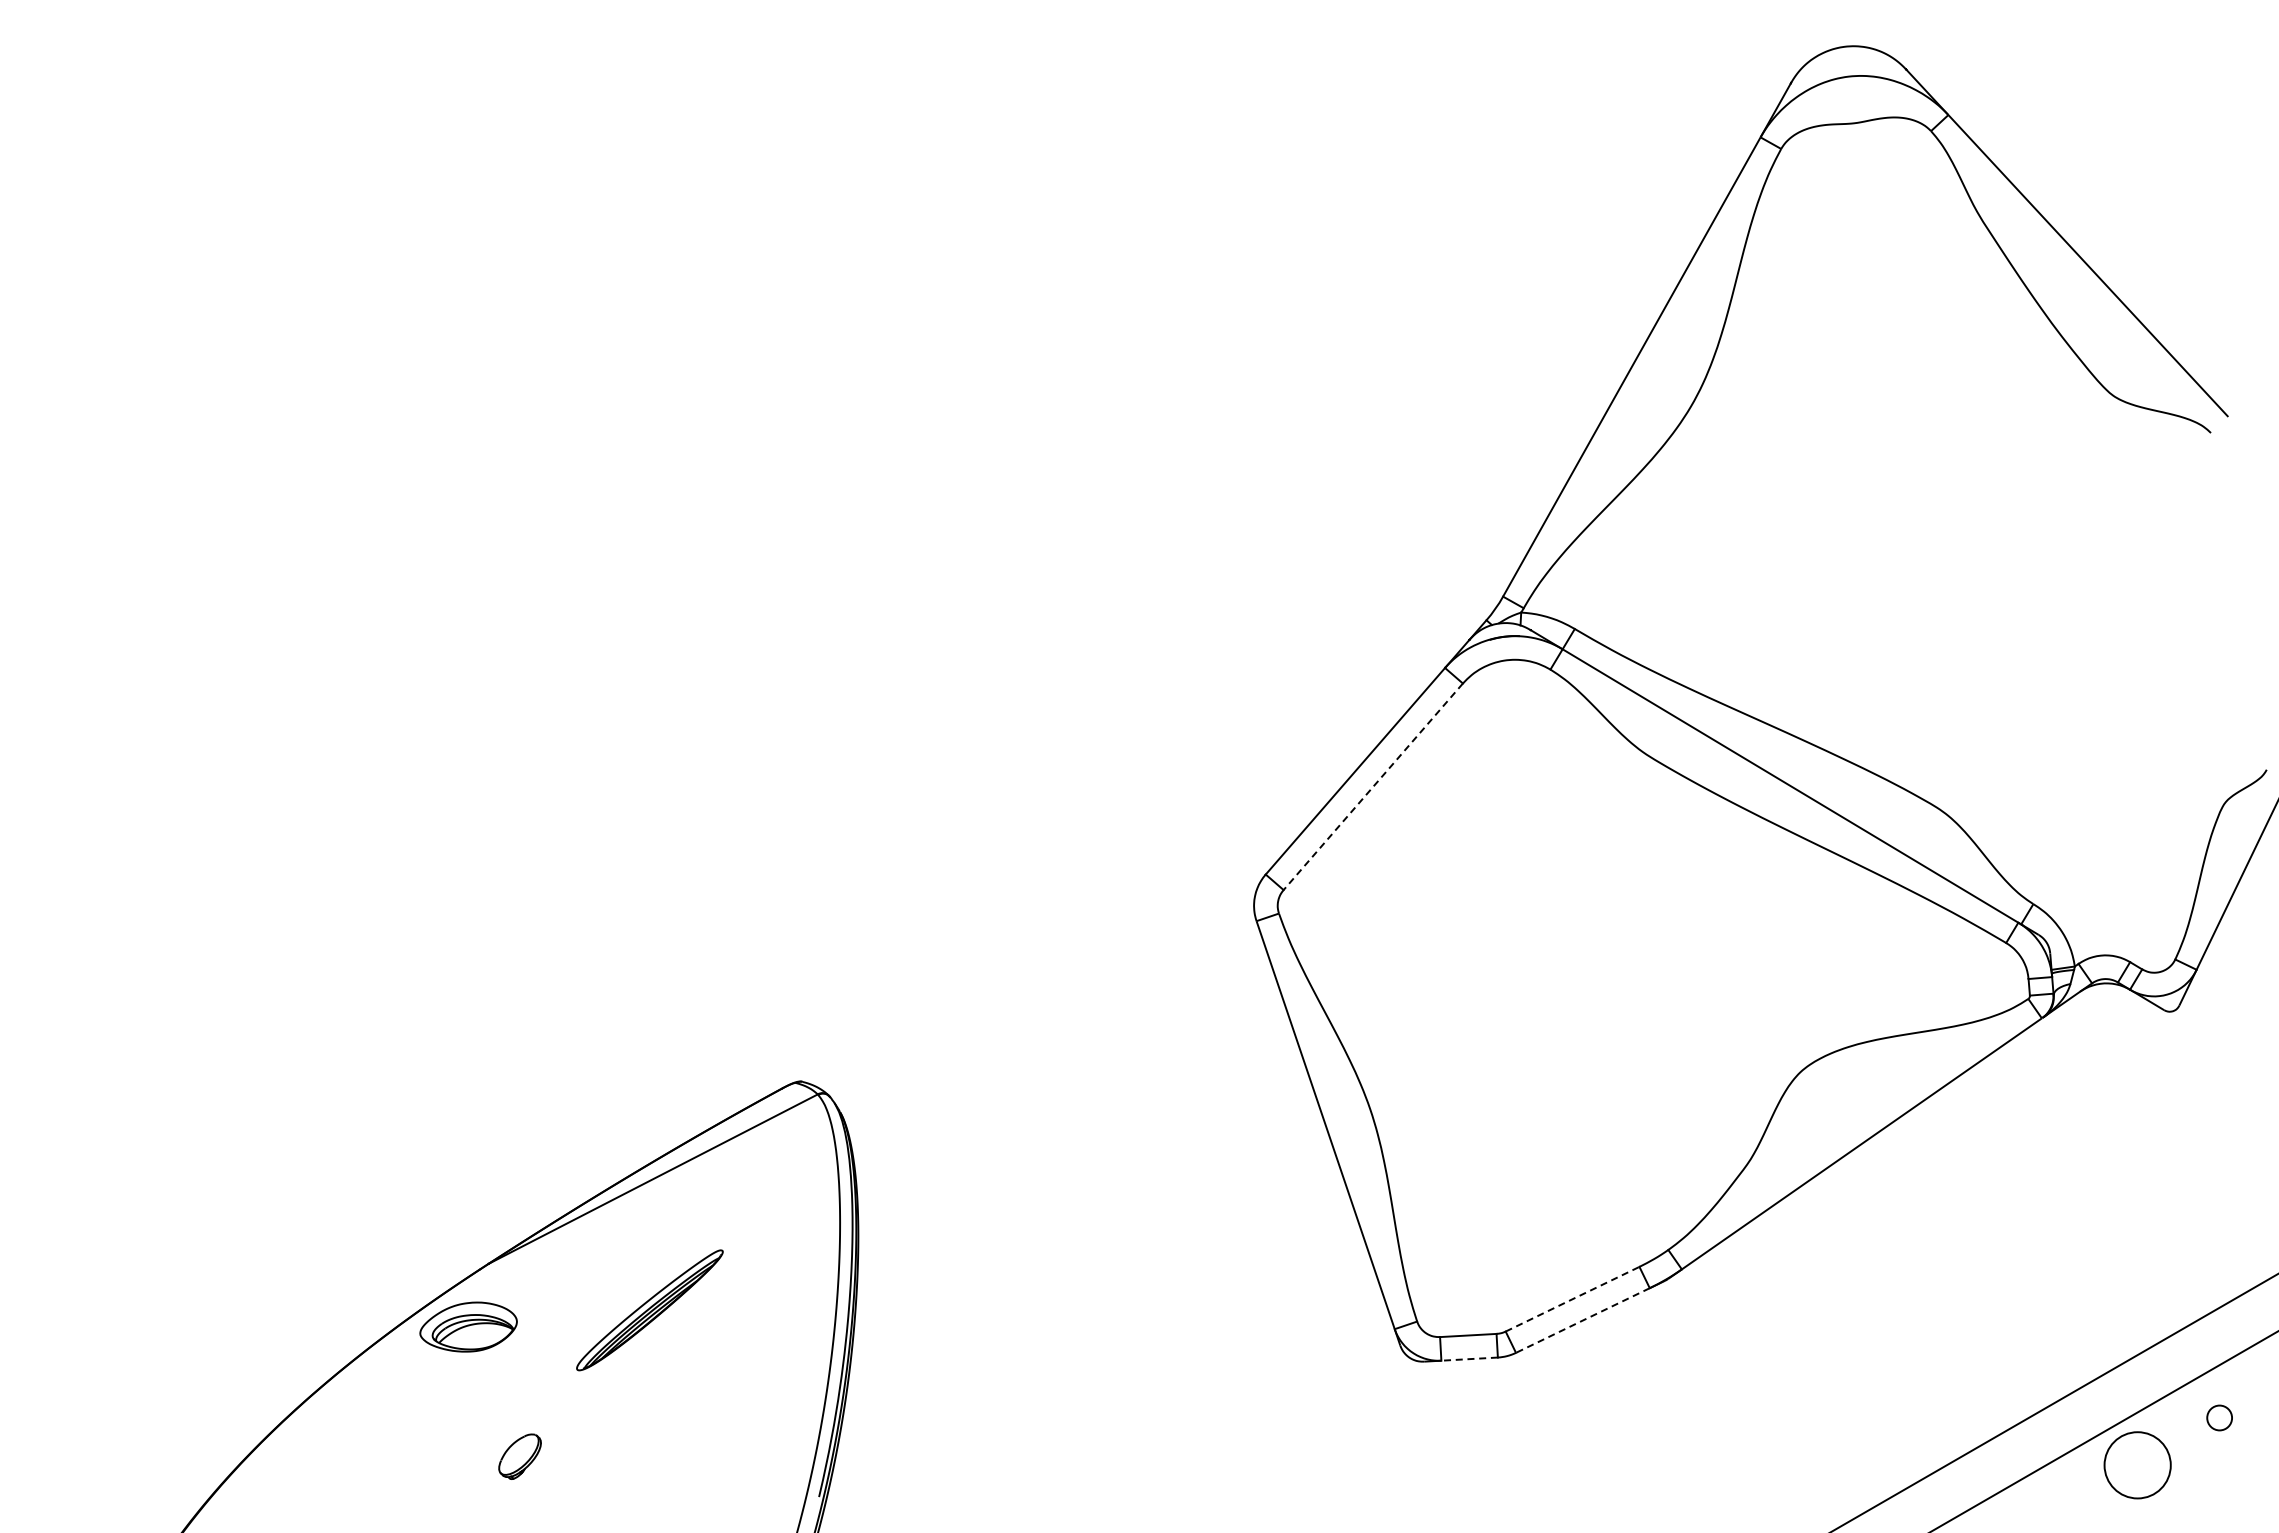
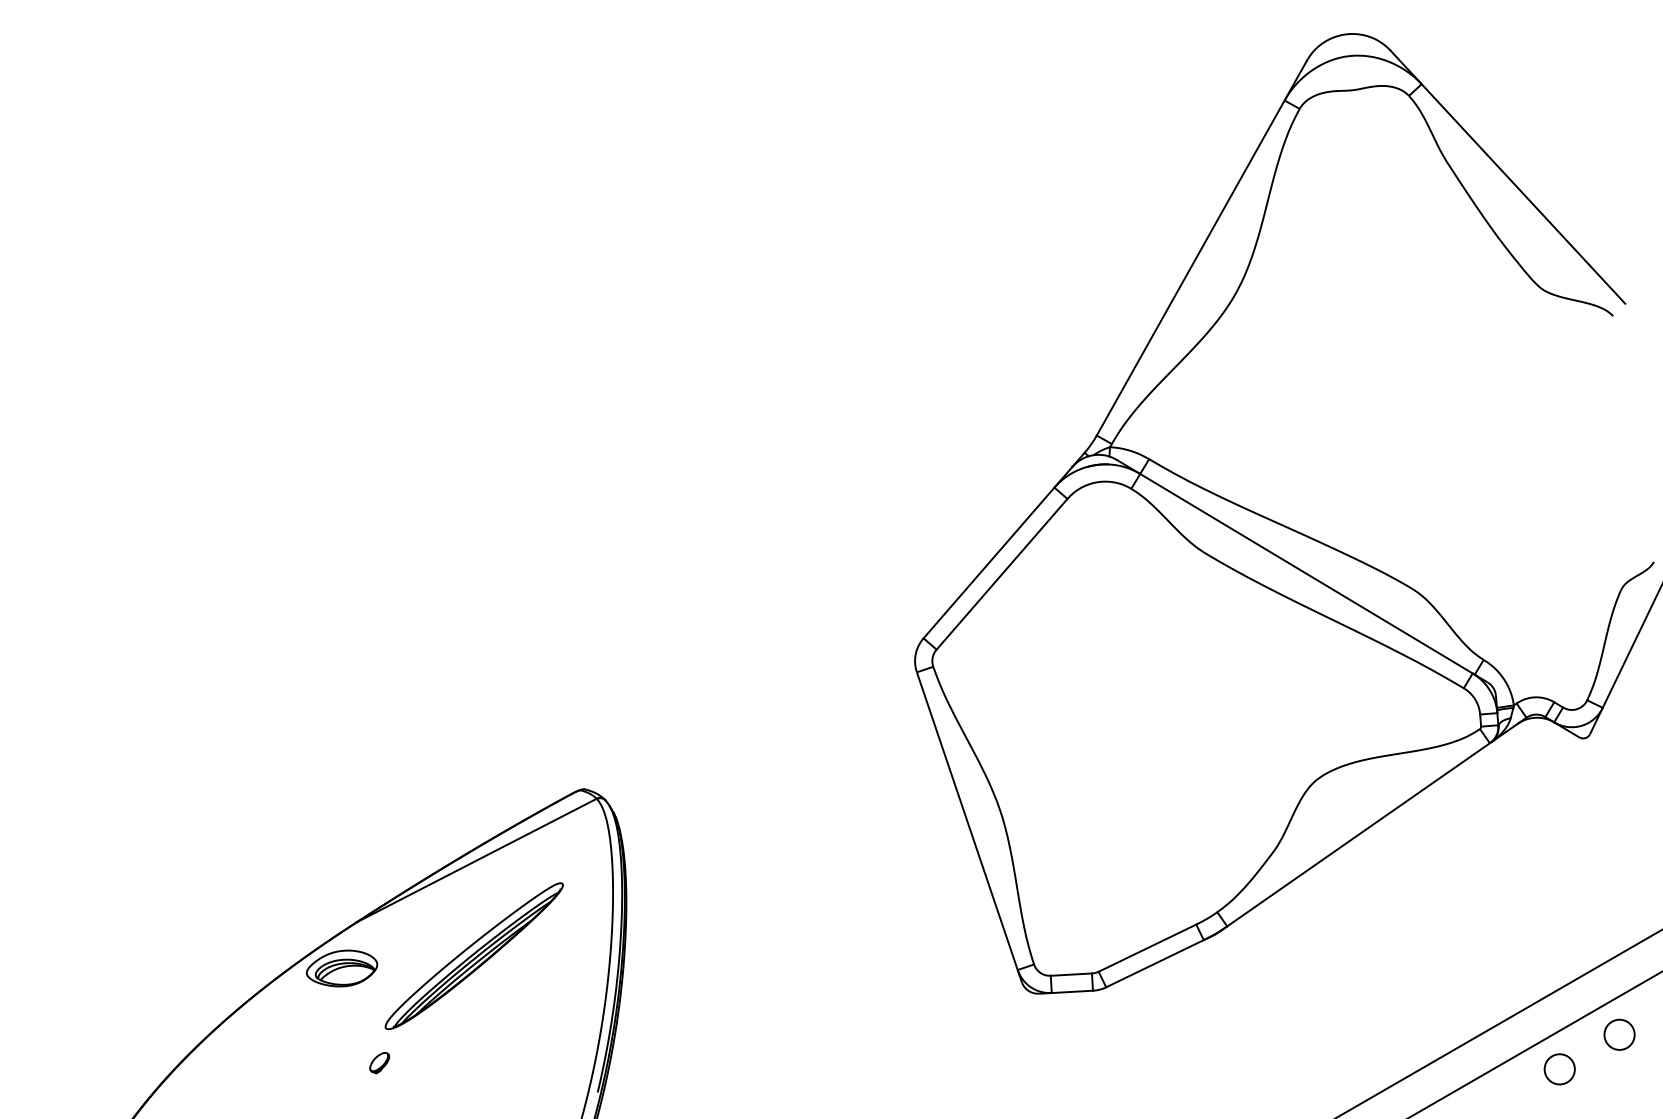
line: (1373, 786) -> (1002, 574), dashed -> solid
line: (1573, 1299) -> (1148, 948), dashed -> solid
part: (649, 1310) -> (473, 956), size x1.67
line: (1582, 1320) -> (1154, 963), dashed -> solid
line: (1469, 1359) -> (1072, 992), dashed -> solid
circle: (2219, 1417) -> (1619, 1034), size x1.67
part: (520, 1456) -> (379, 1062), size x0.62
circle: (2137, 1465) -> (1559, 1069), size x0.62

